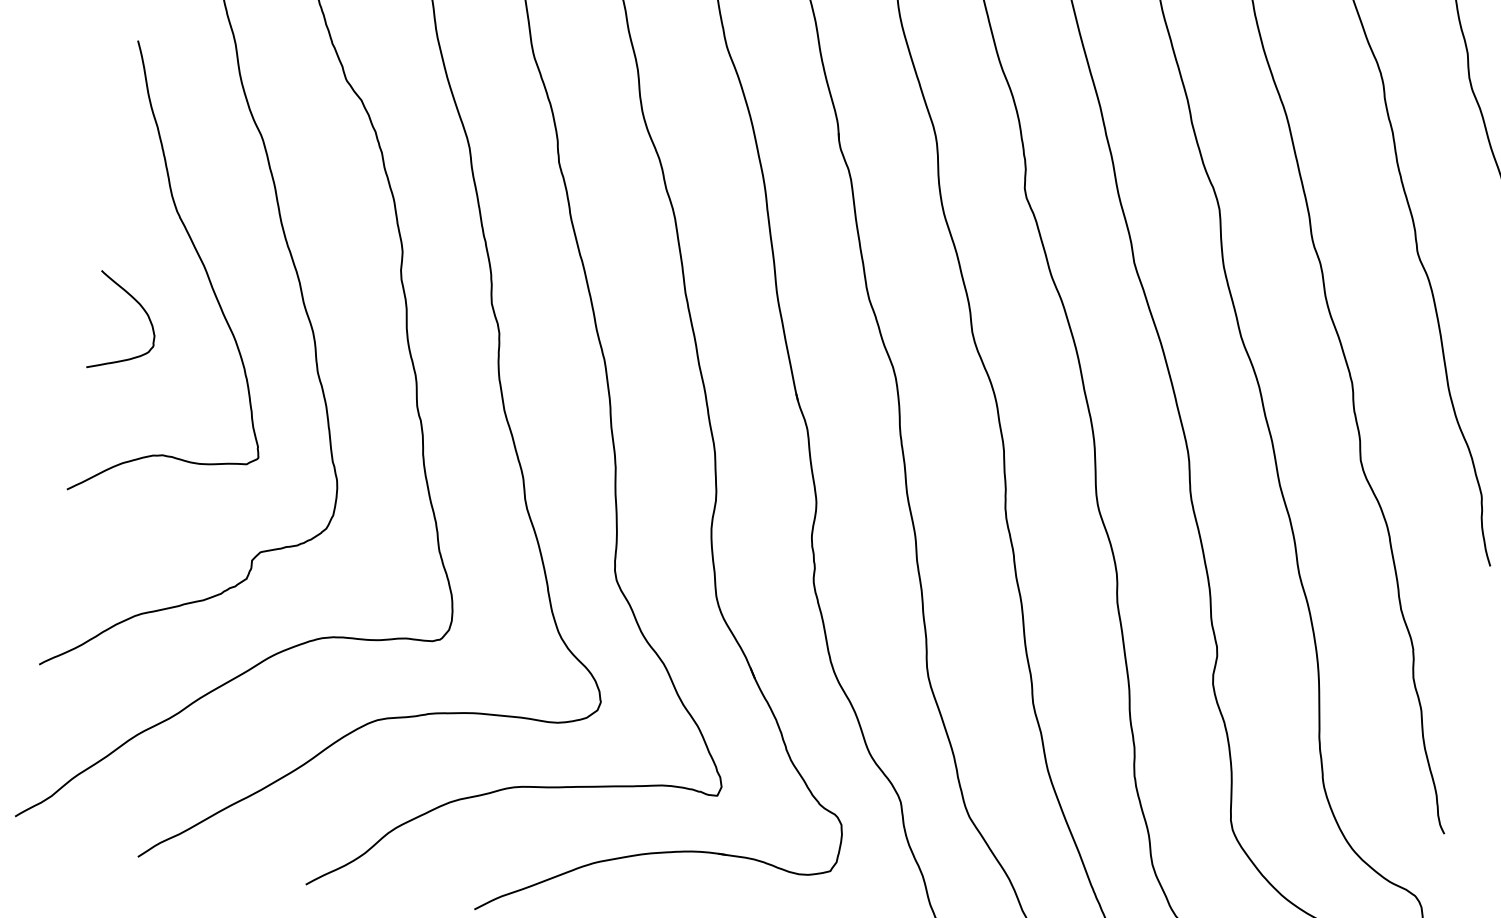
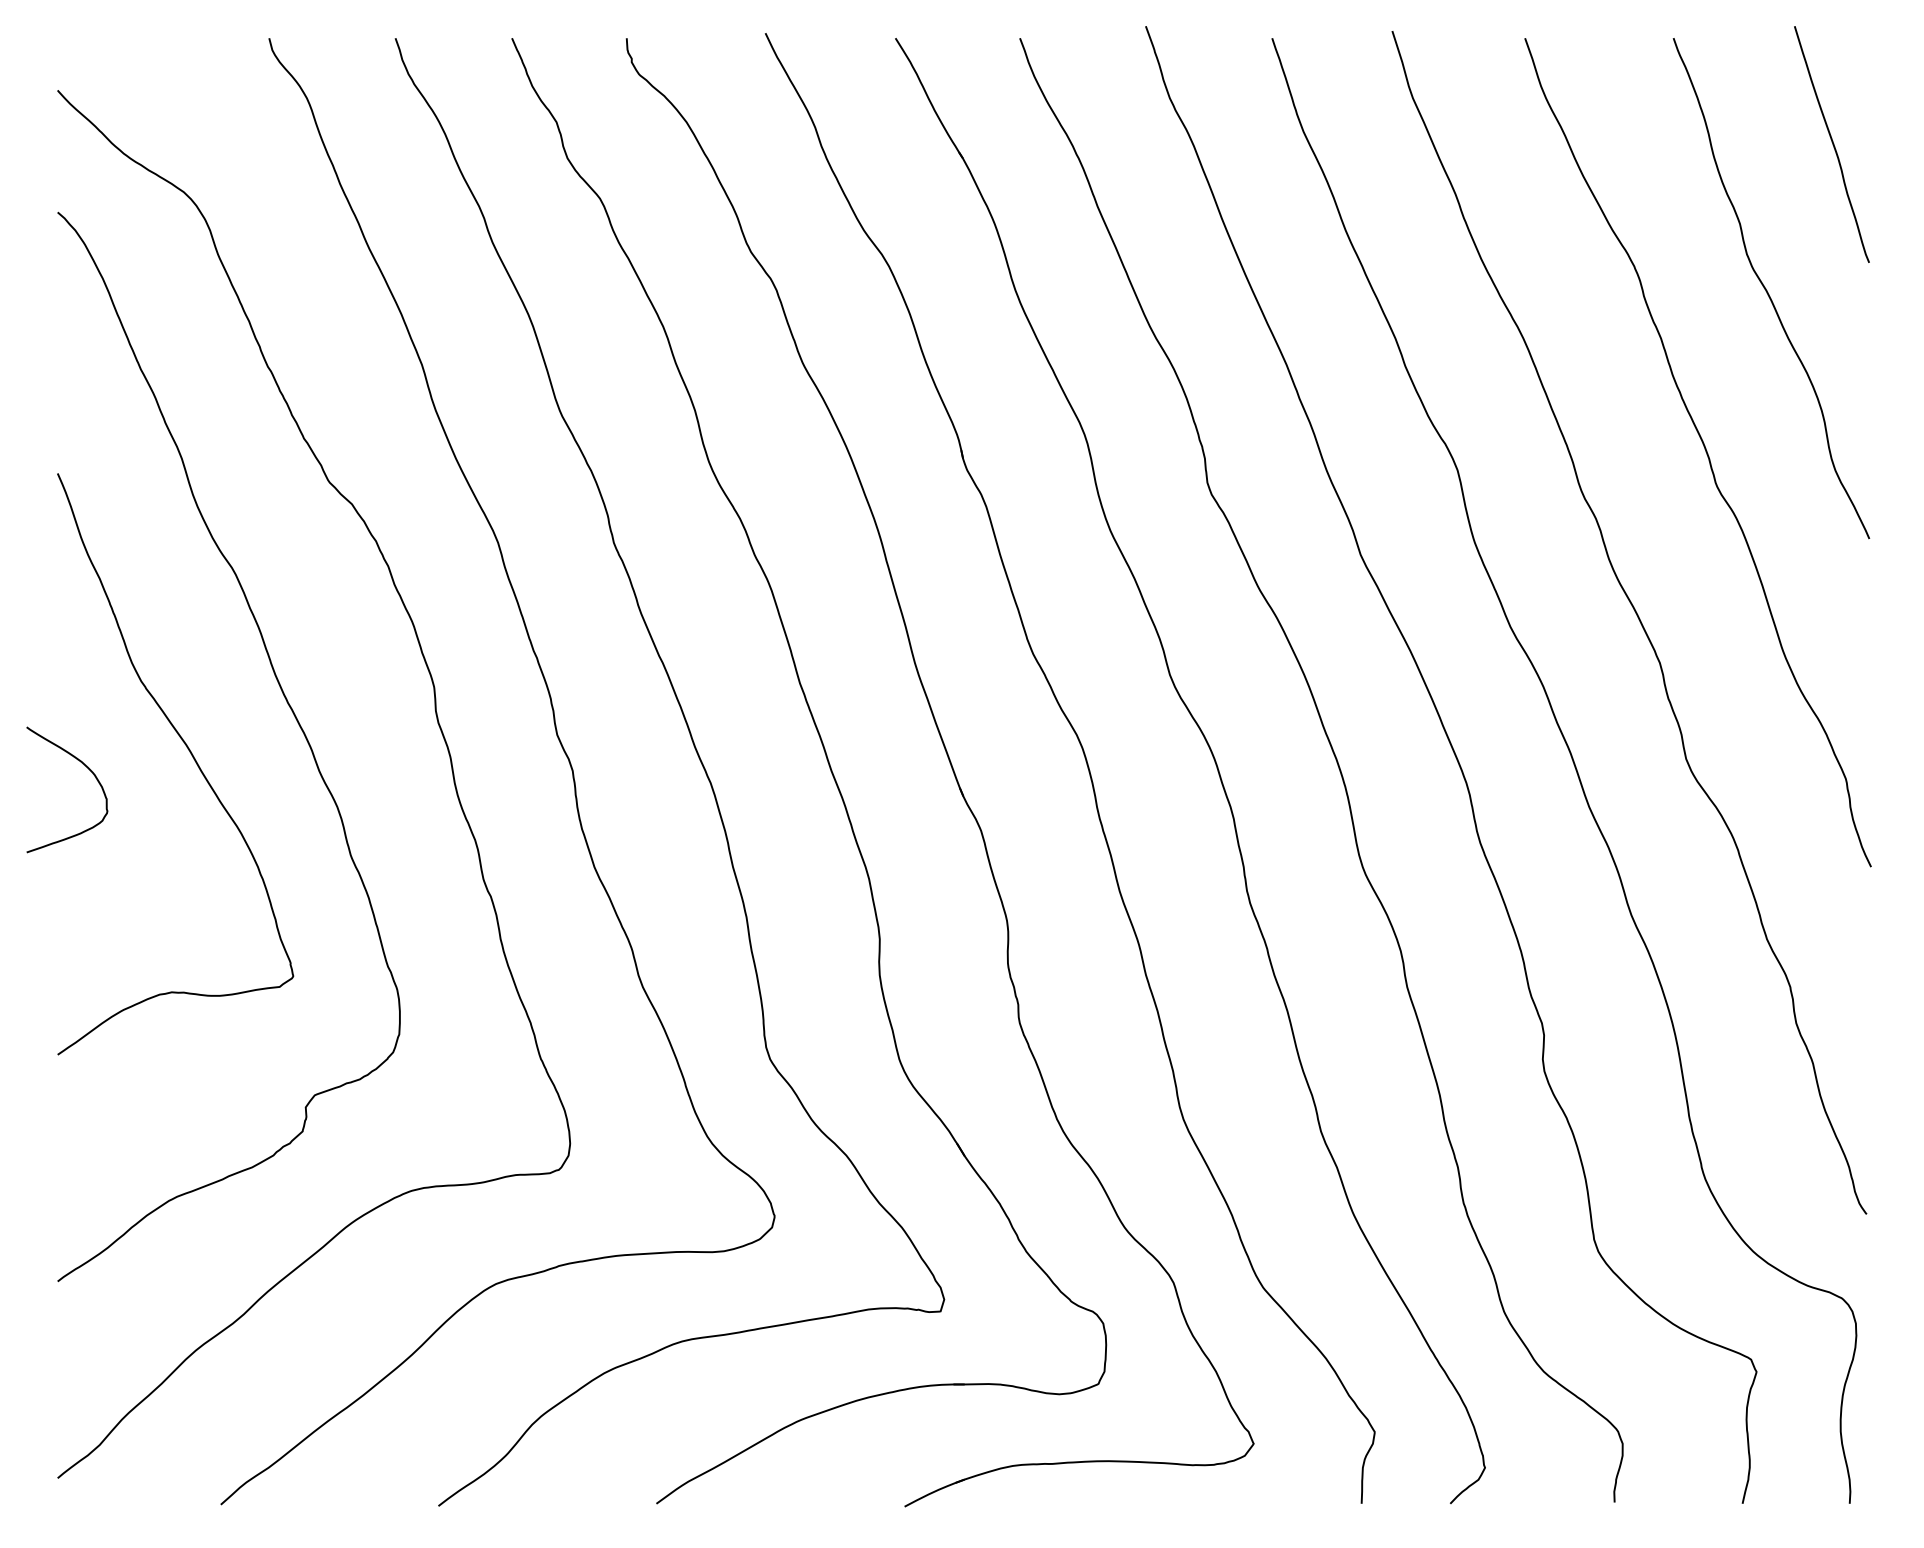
curve: (143, 309) -> (87, 768), moved

